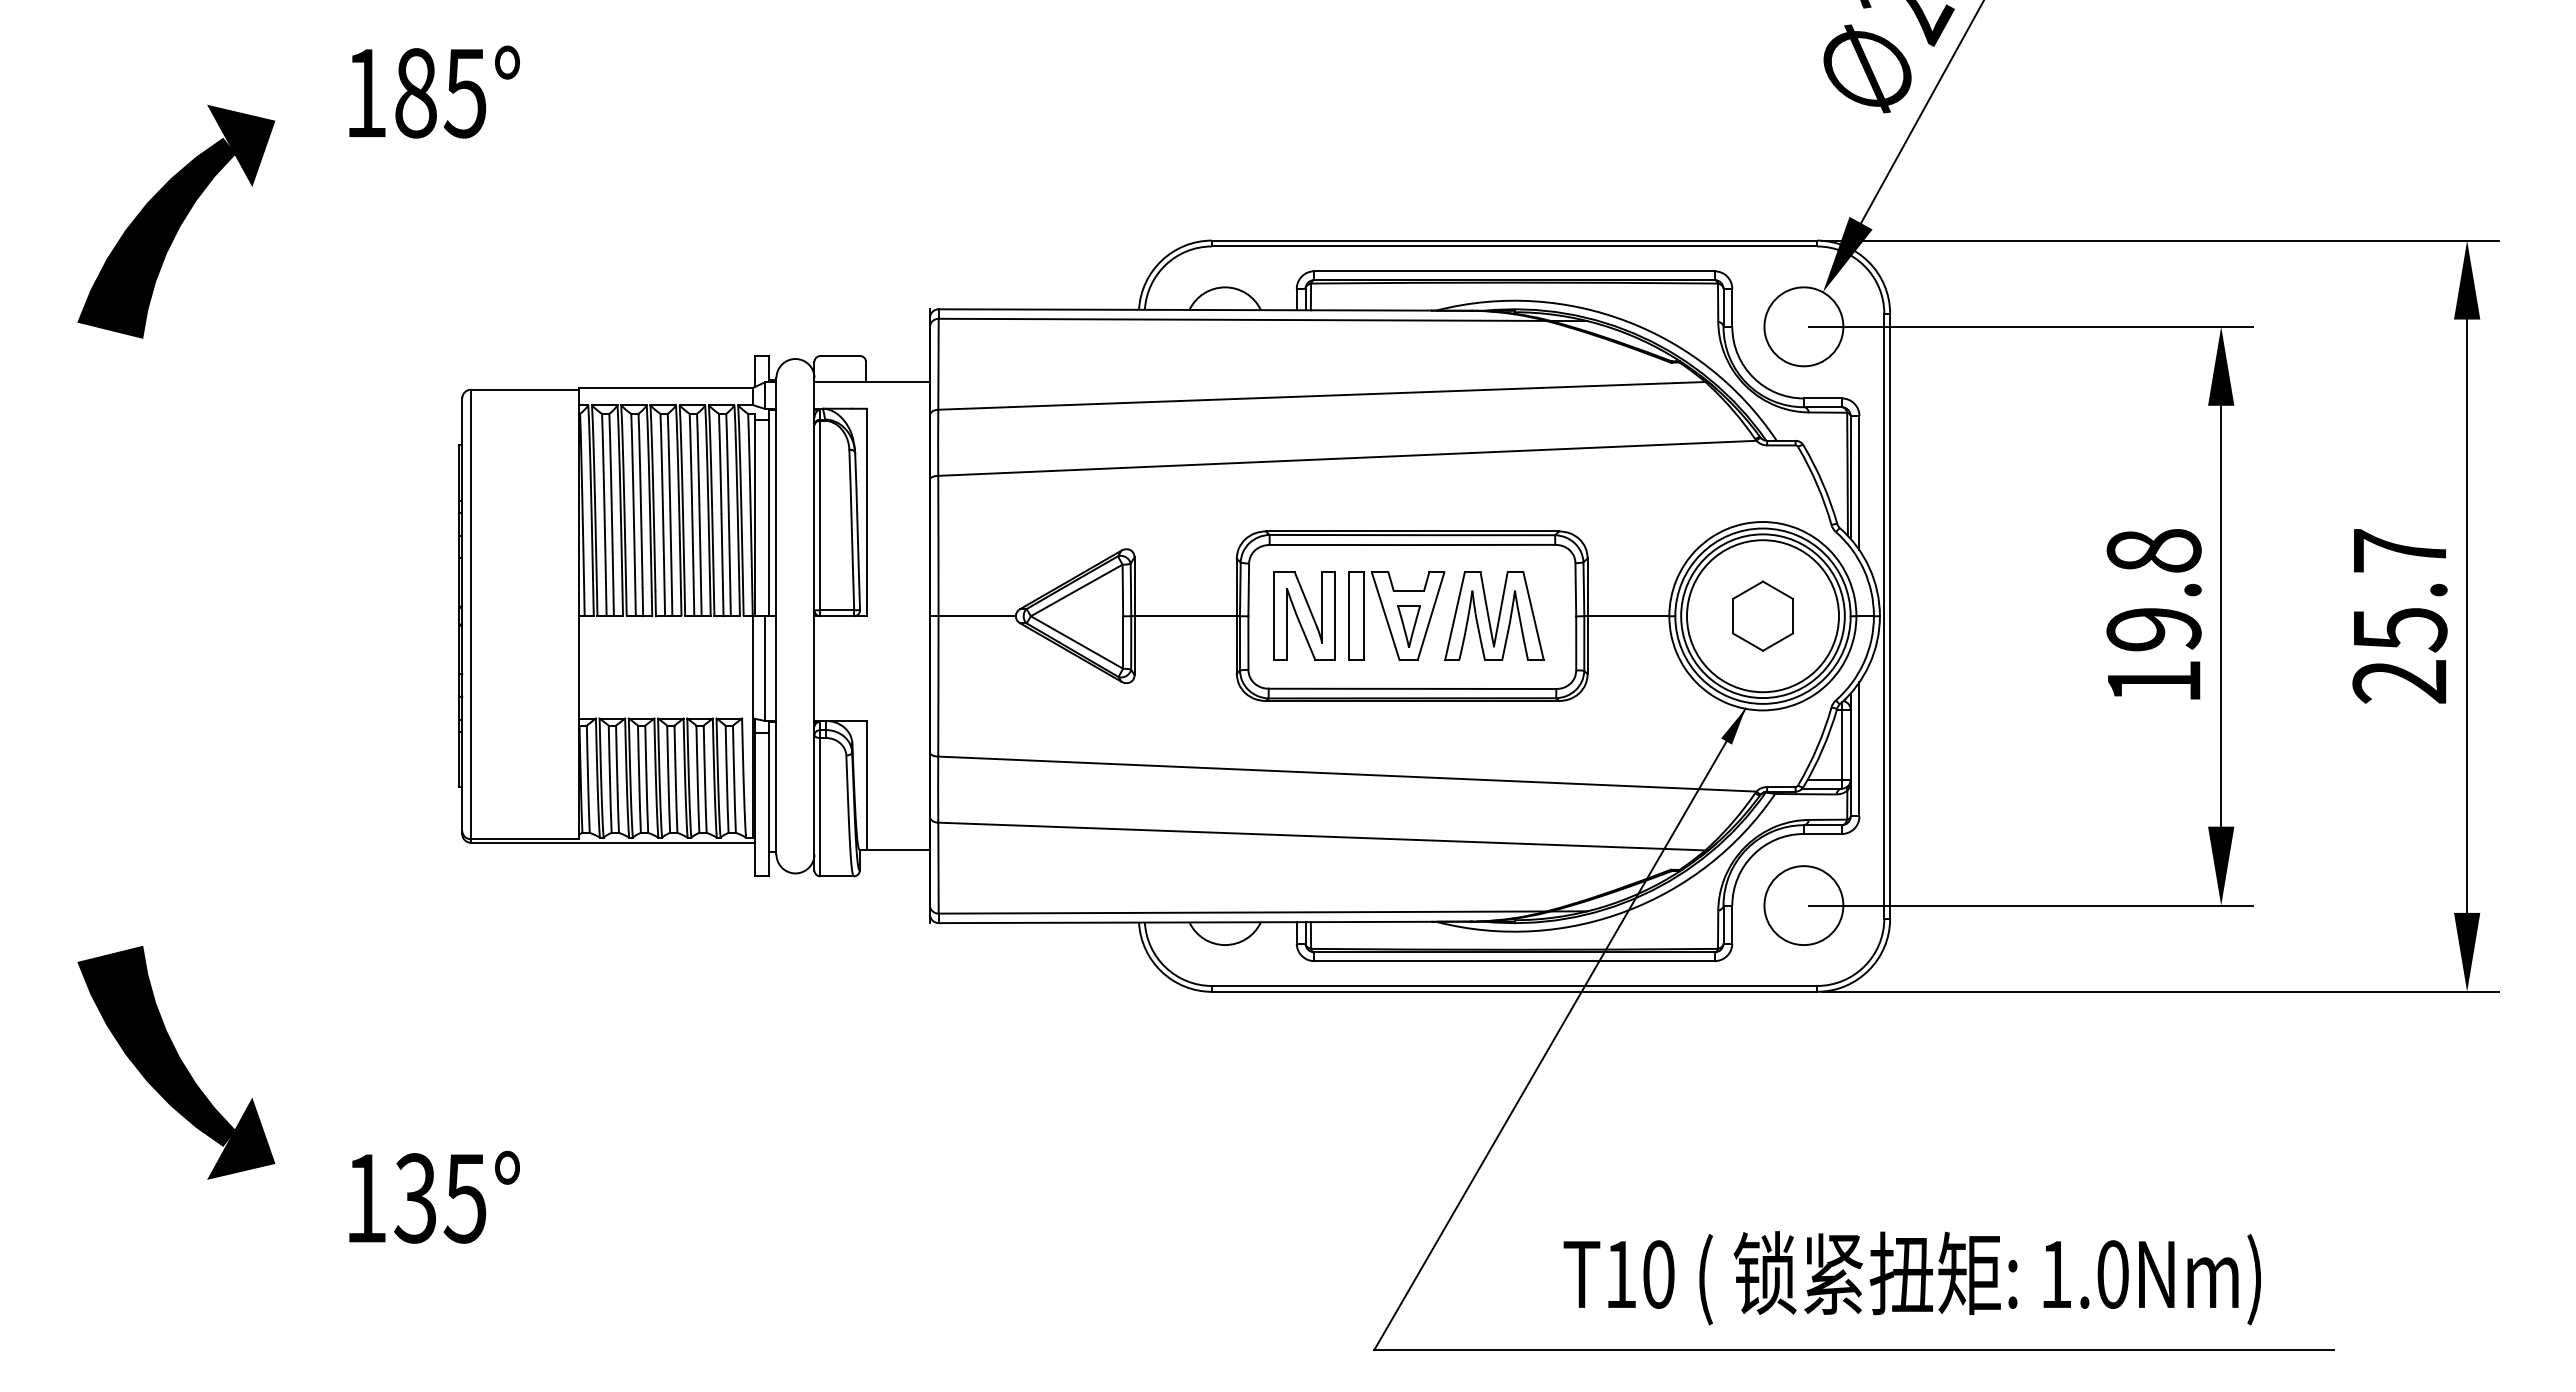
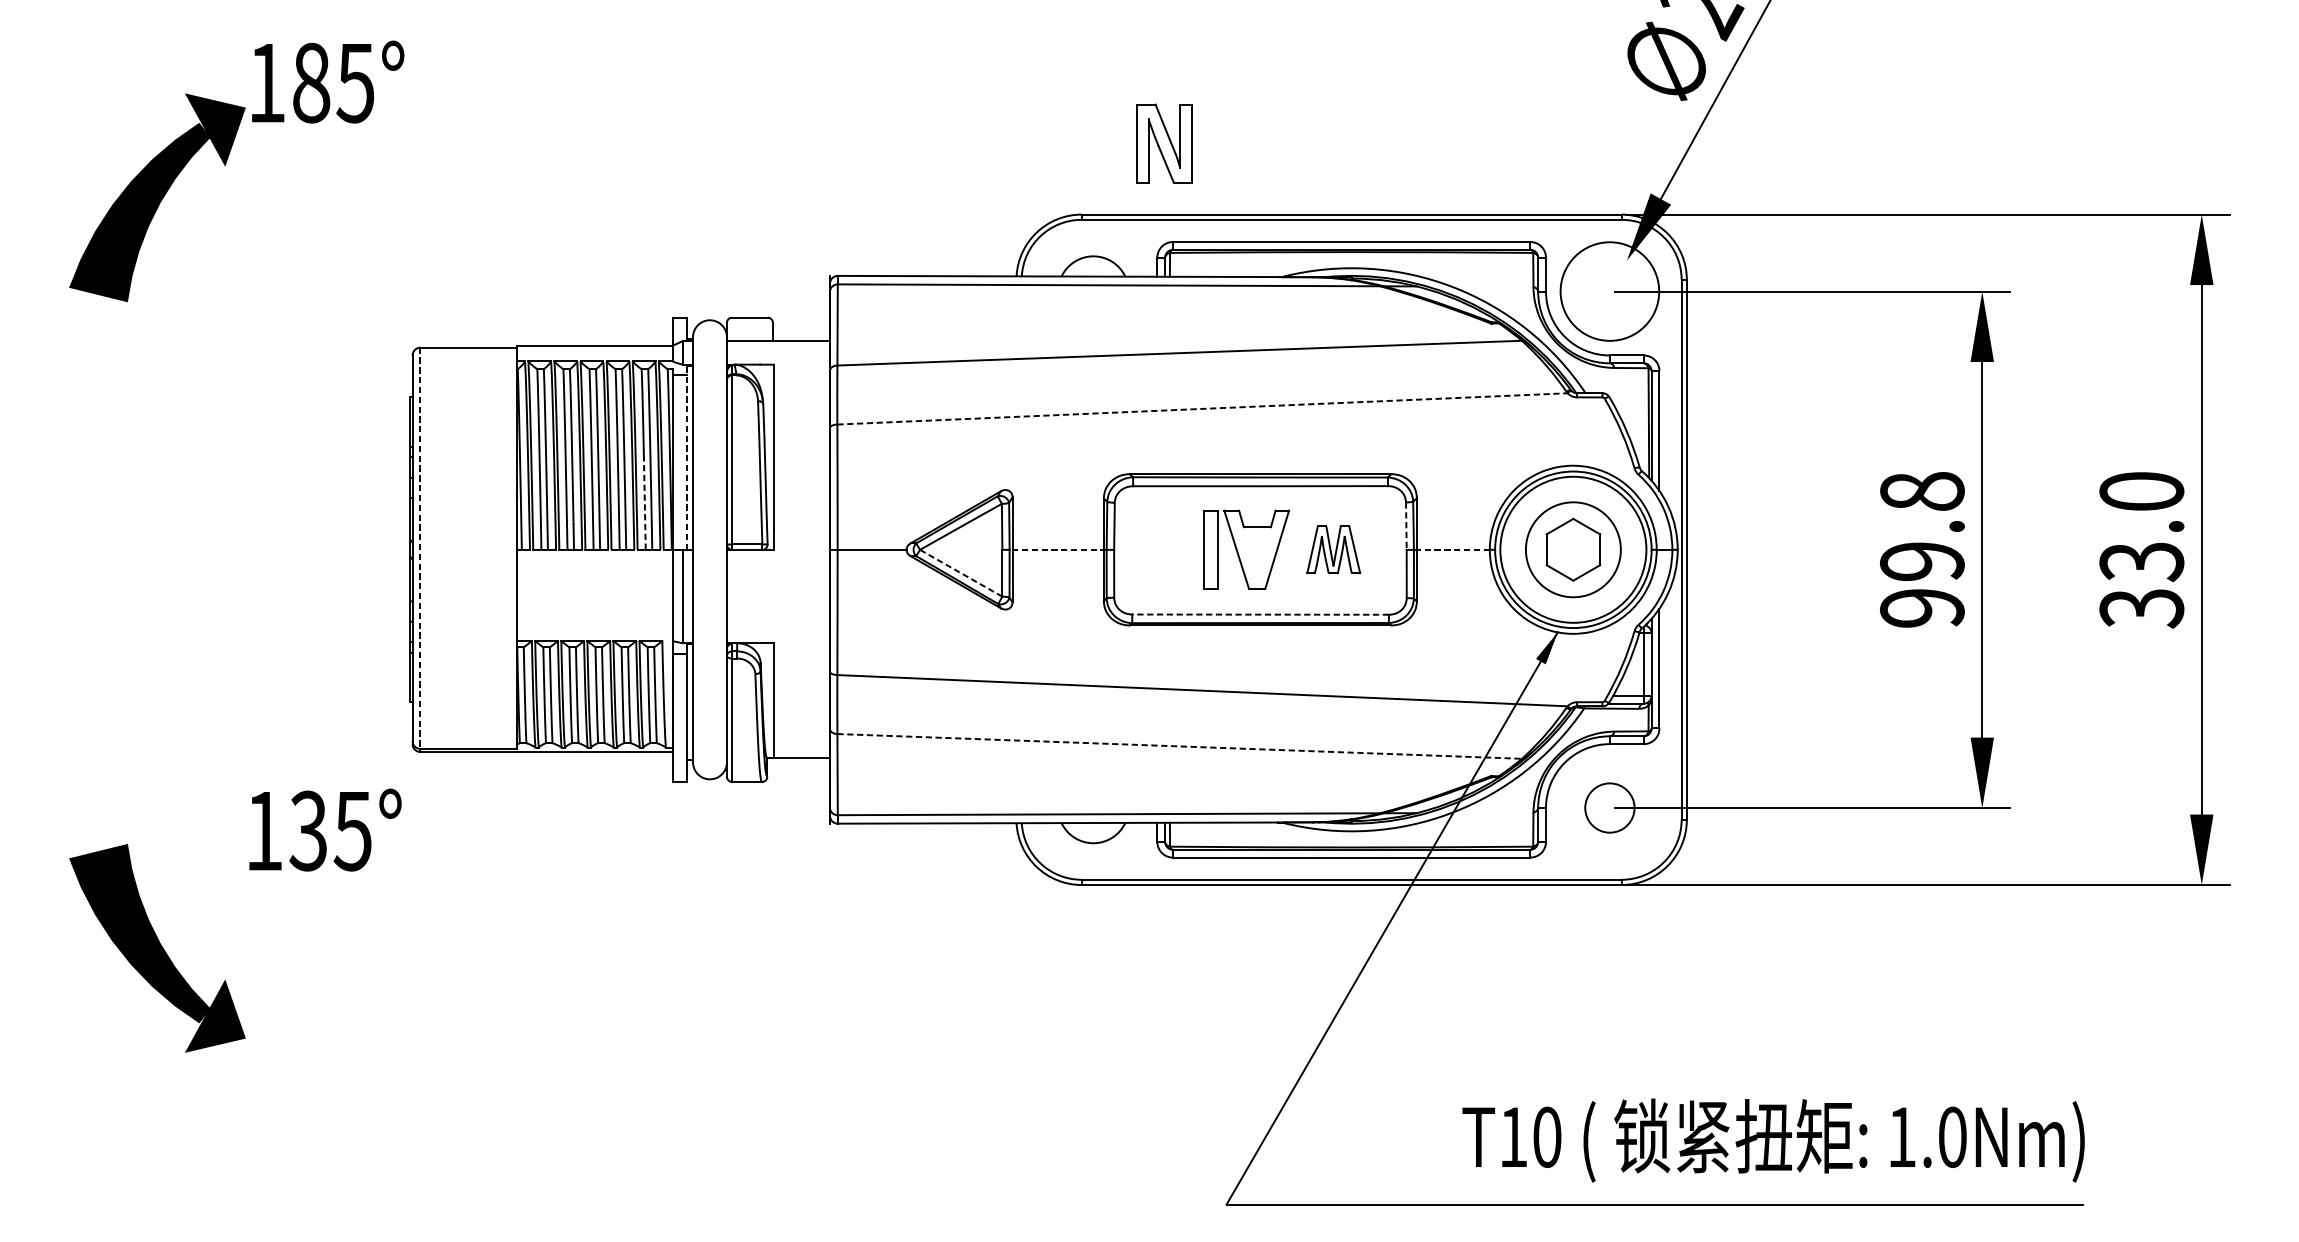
text: (434, 91) -> (328, 81), moved
circle: (1803, 326) -> (1609, 291), size x1.4
line: (1347, 458) -> (1202, 409), solid -> dashed
line: (769, 512) -> (686, 457), solid -> dashed
line: (722, 565) -> (644, 504), solid -> dashed
line: (1575, 589) -> (1406, 525), solid -> dashed
part: (1304, 615) -> (1164, 143), moved
part: (1494, 615) -> (1333, 549), size x0.6
line: (471, 616) -> (420, 550), solid -> dashed
line: (1185, 616) -> (1058, 550), solid -> dashed
line: (1626, 616) -> (1451, 550), solid -> dashed
circle: (1763, 616) -> (1573, 550), size x0.7
text: (2399, 616) -> (2141, 550), 25.7 -> 33.0
part: (1408, 626) -> (1257, 558), removed
line: (1076, 642) -> (960, 573), solid -> dashed
text: (2153, 681) -> (1921, 608), 19.8 -> 99.8
line: (1412, 688) -> (1260, 614), solid -> dashed
line: (1321, 836) -> (1179, 746), solid -> dashed
circle: (1803, 905) -> (1609, 807), size x0.7
text: (434, 1196) -> (325, 829), moved
text: (1911, 1278) -> (1772, 1140), moved

